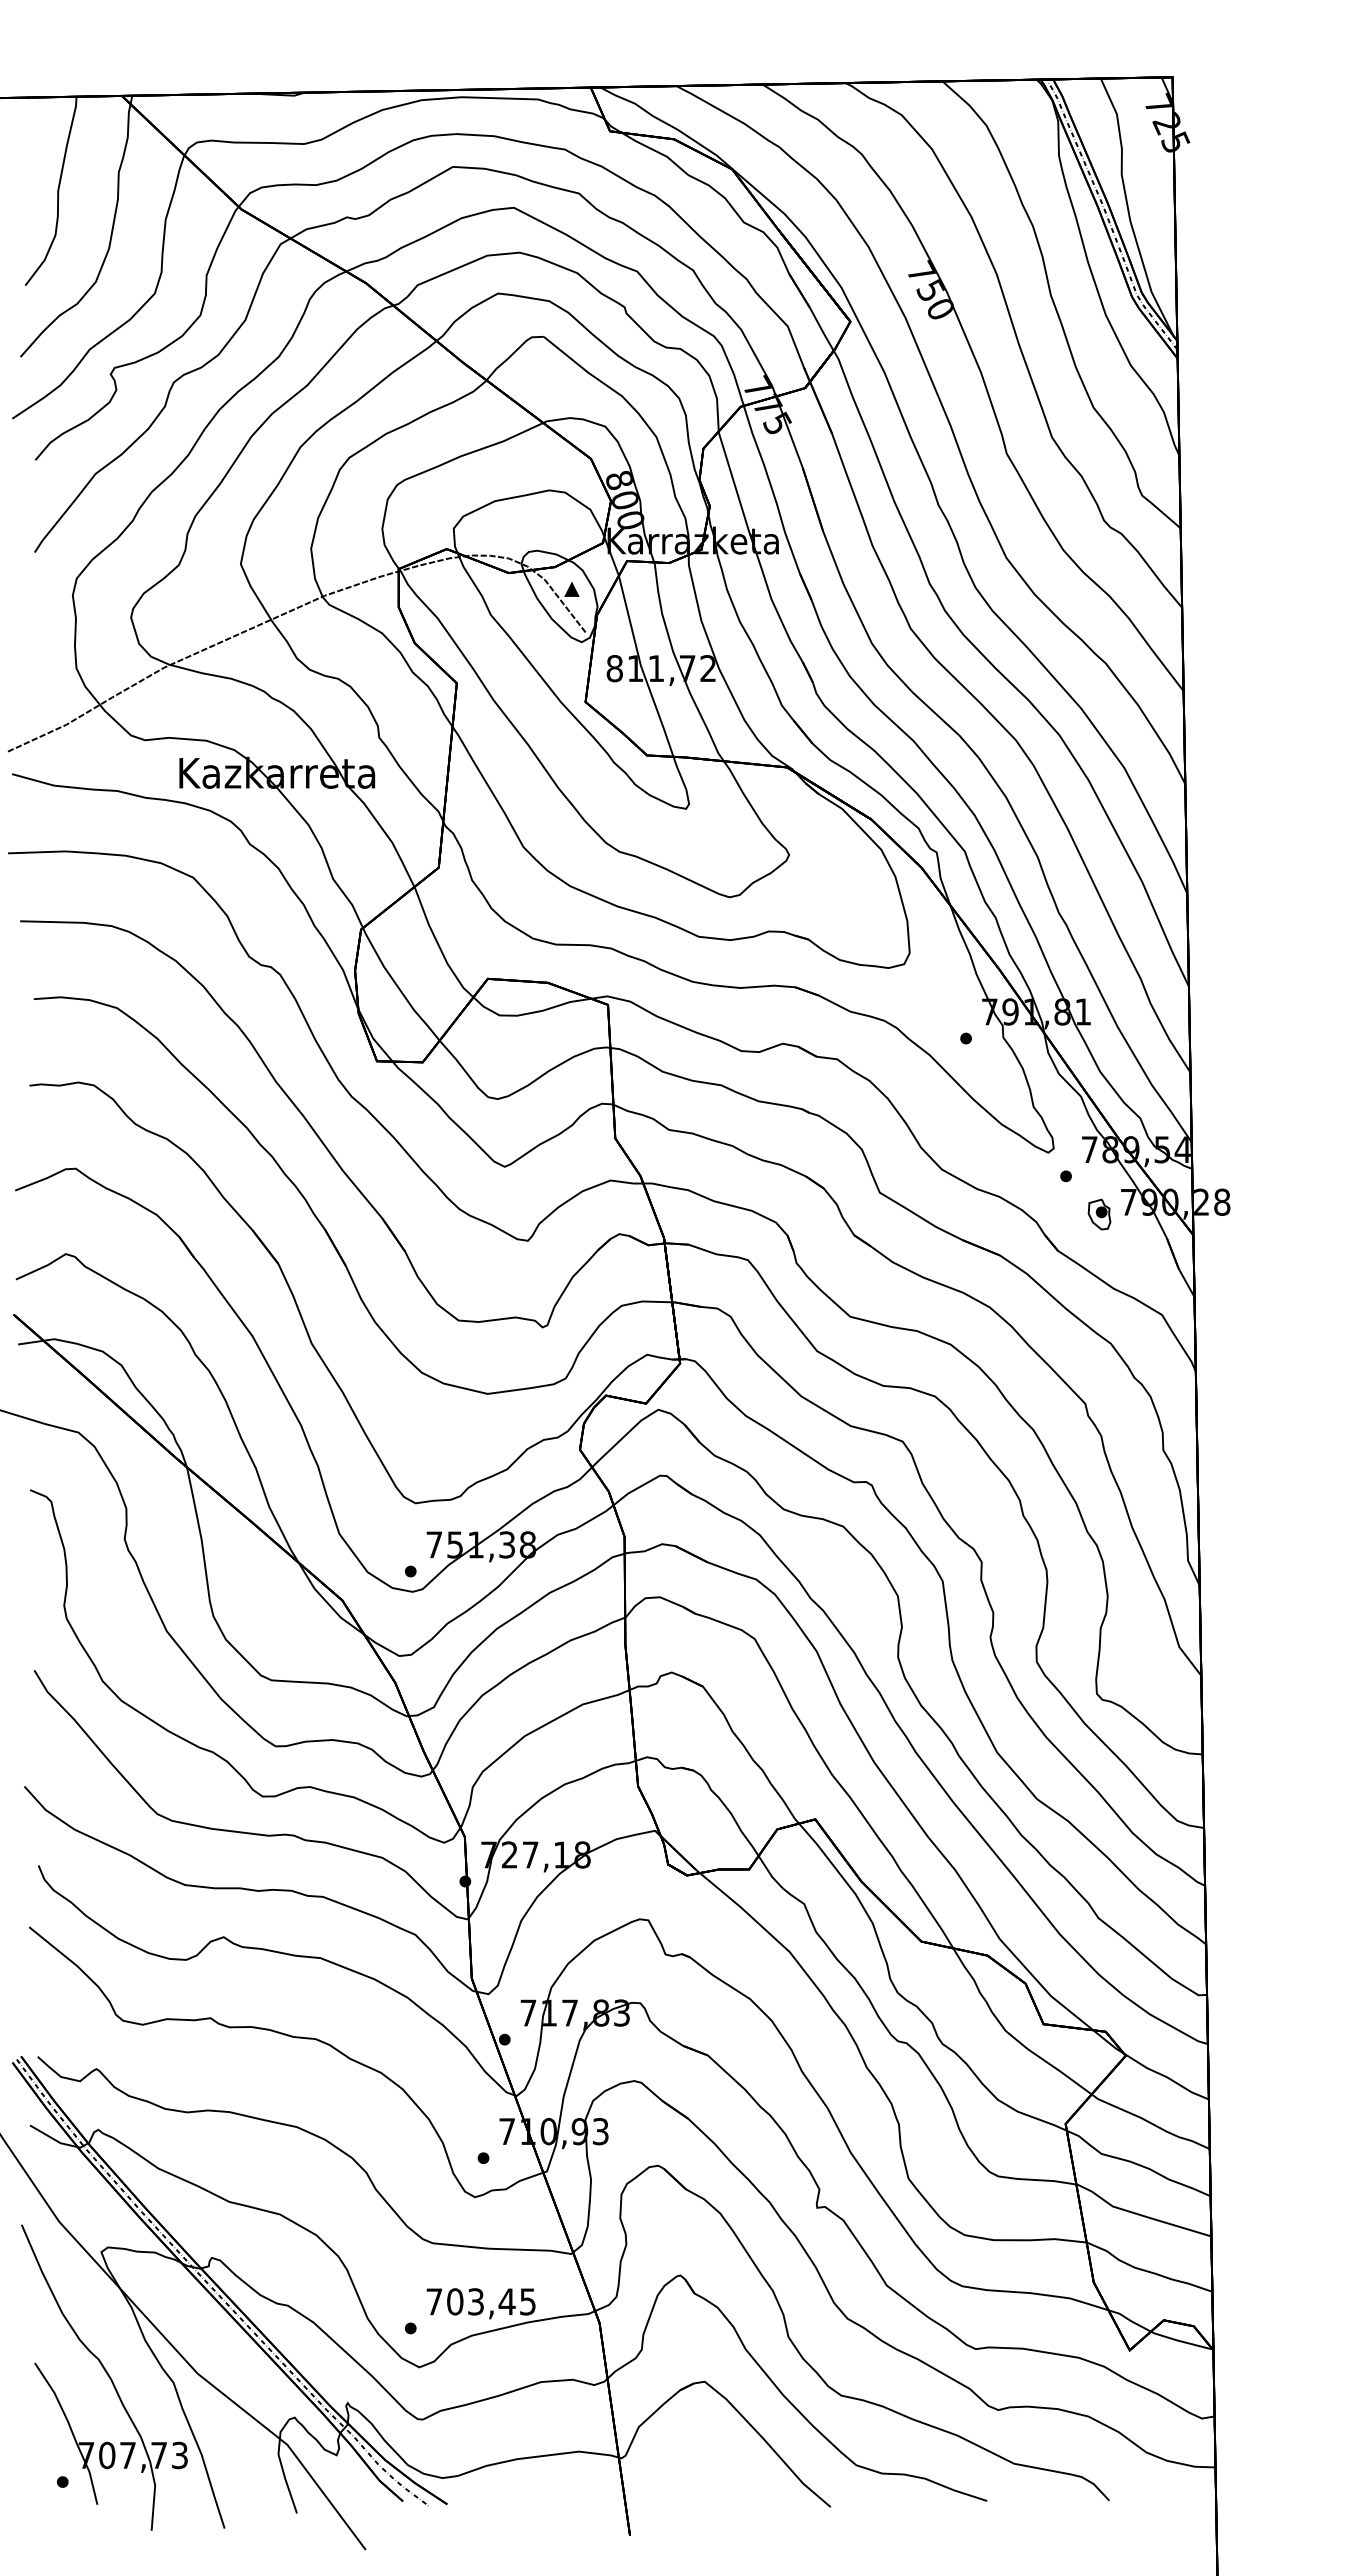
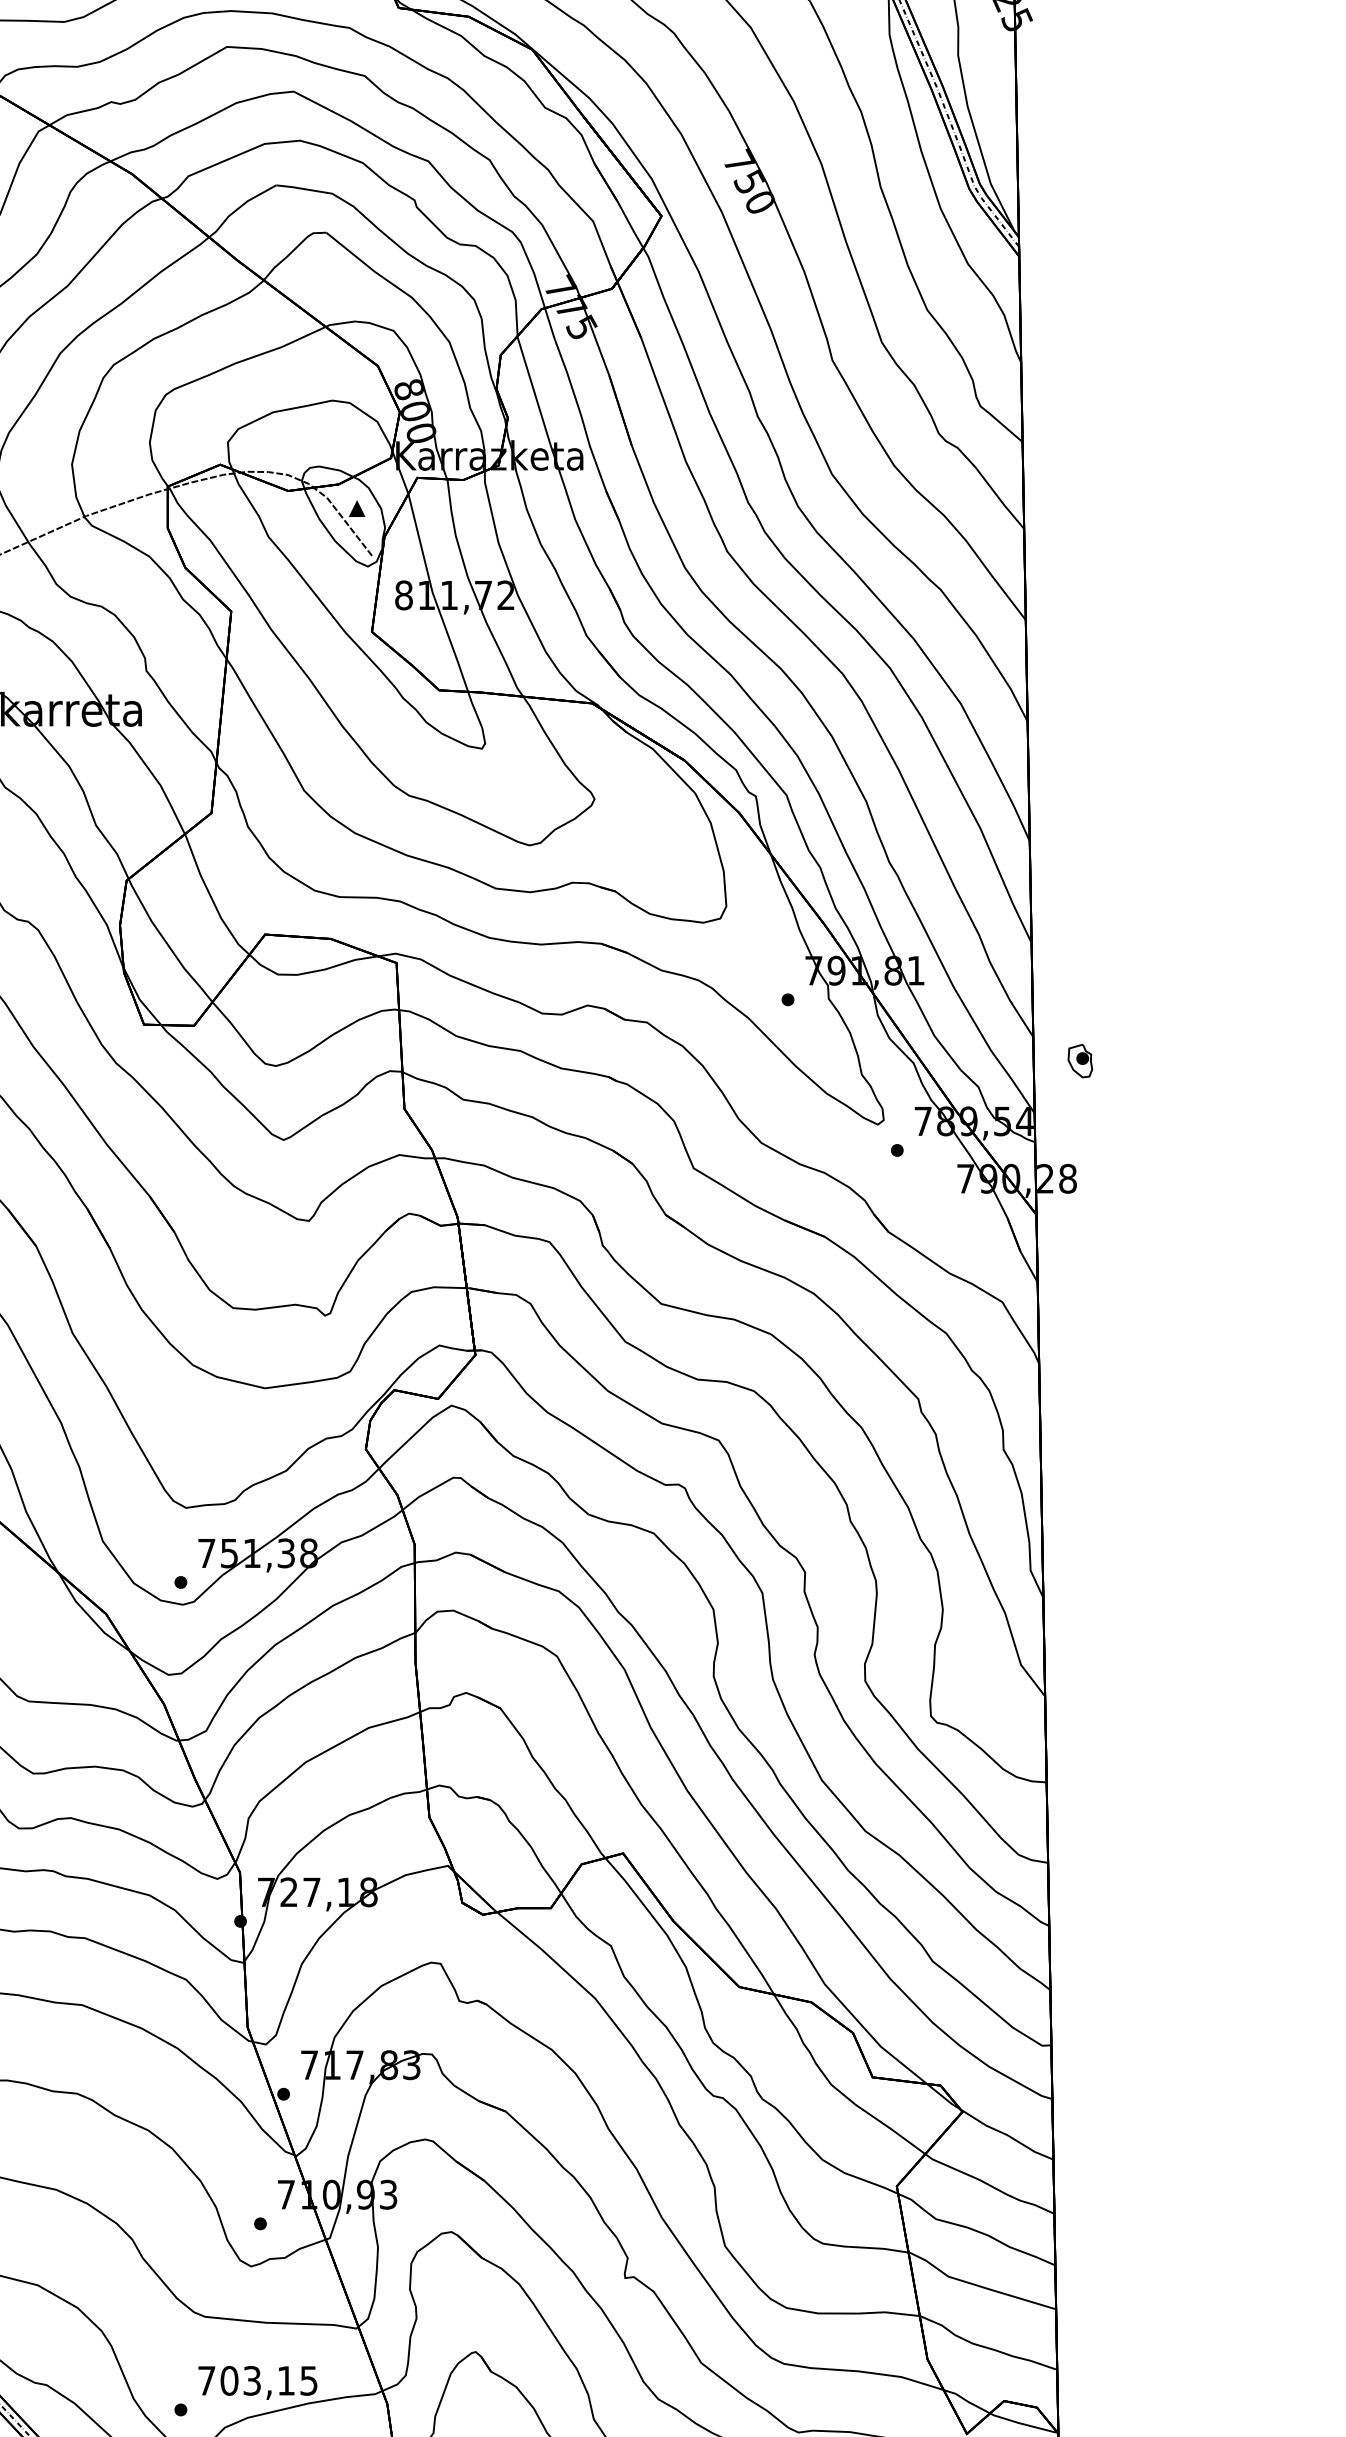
part: (1099, 1214) -> (1080, 1060), moved
text: (506, 2301) -> (285, 2380), 703,45 -> 703,15

